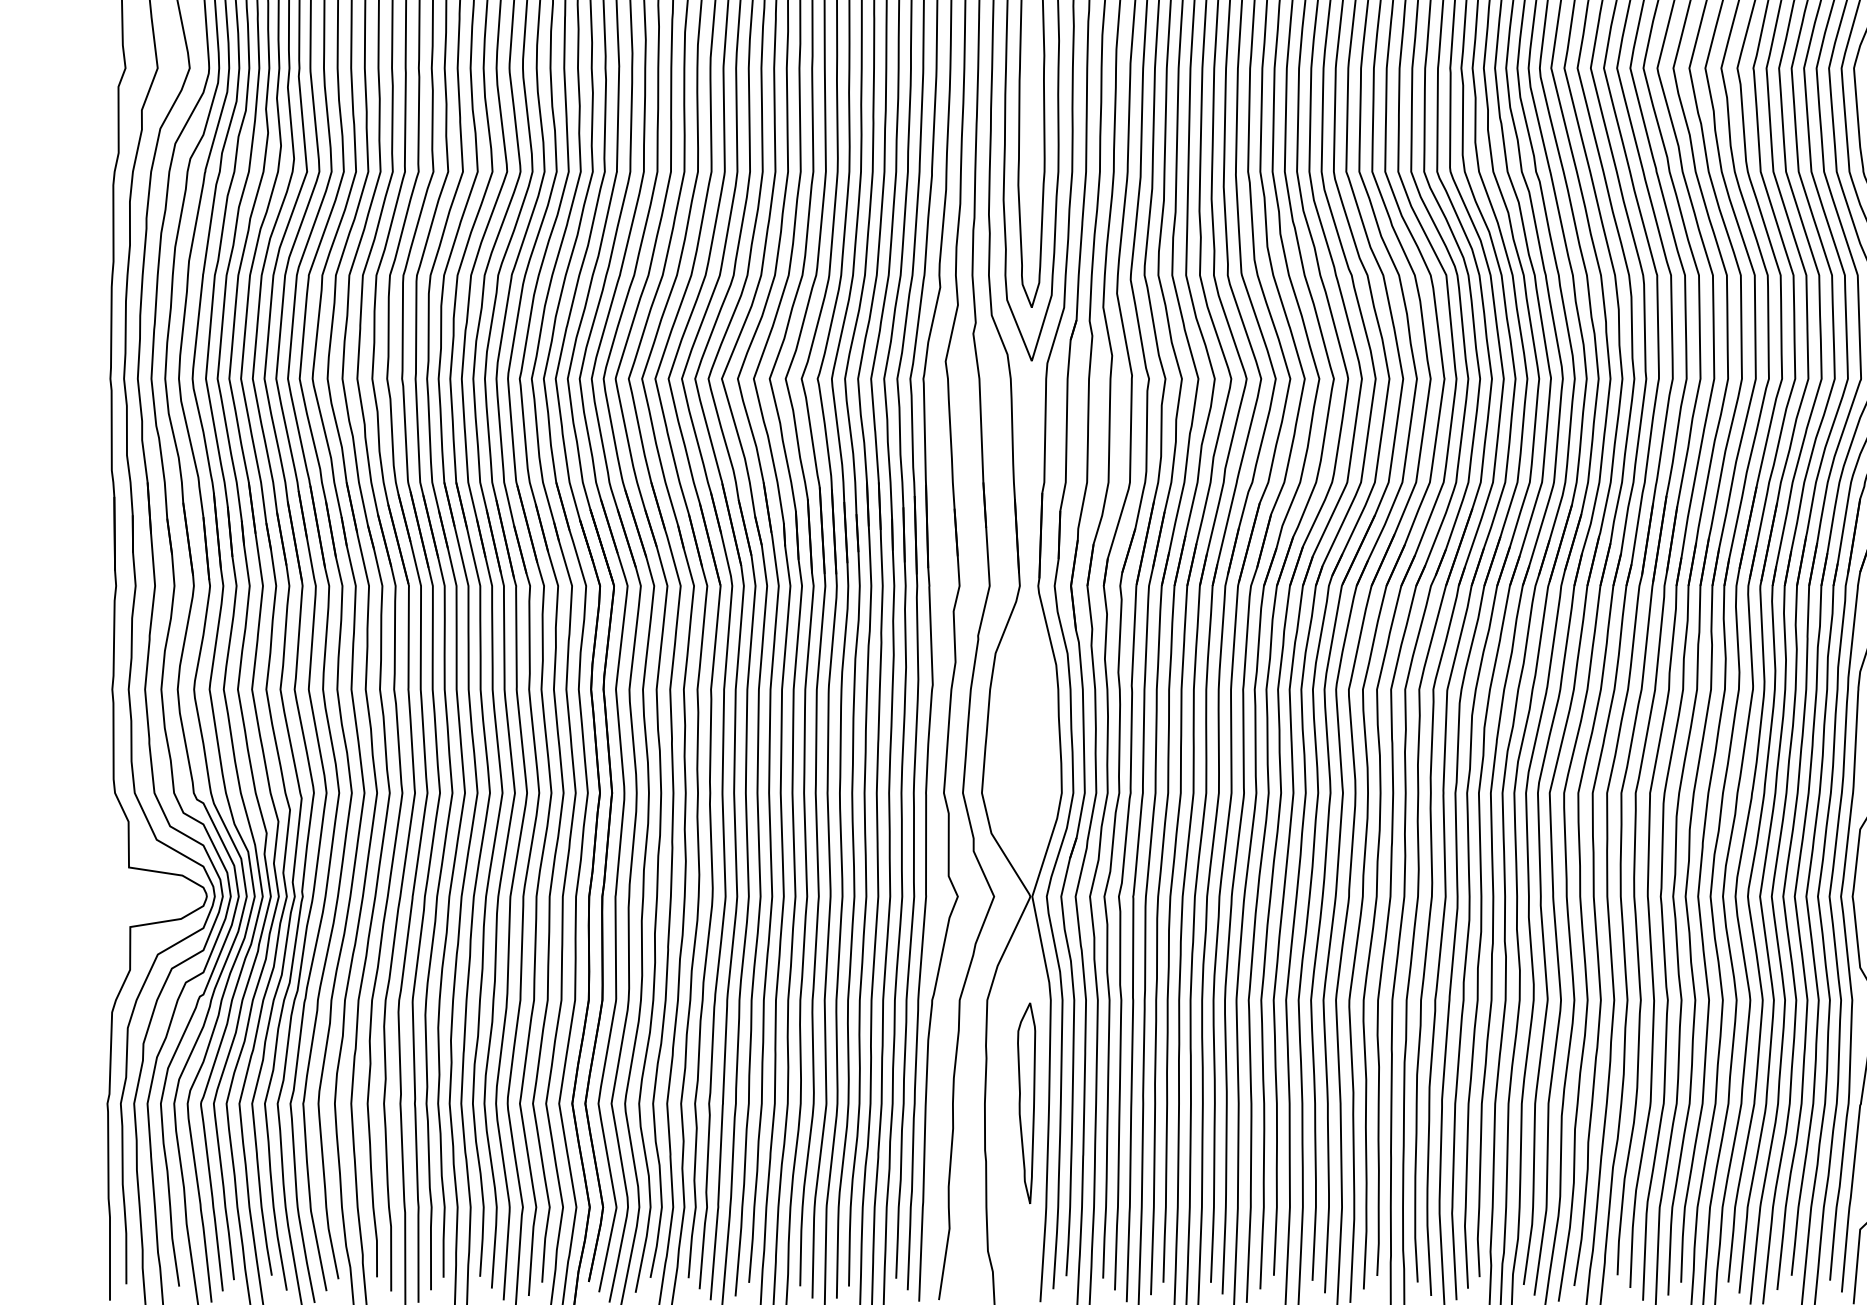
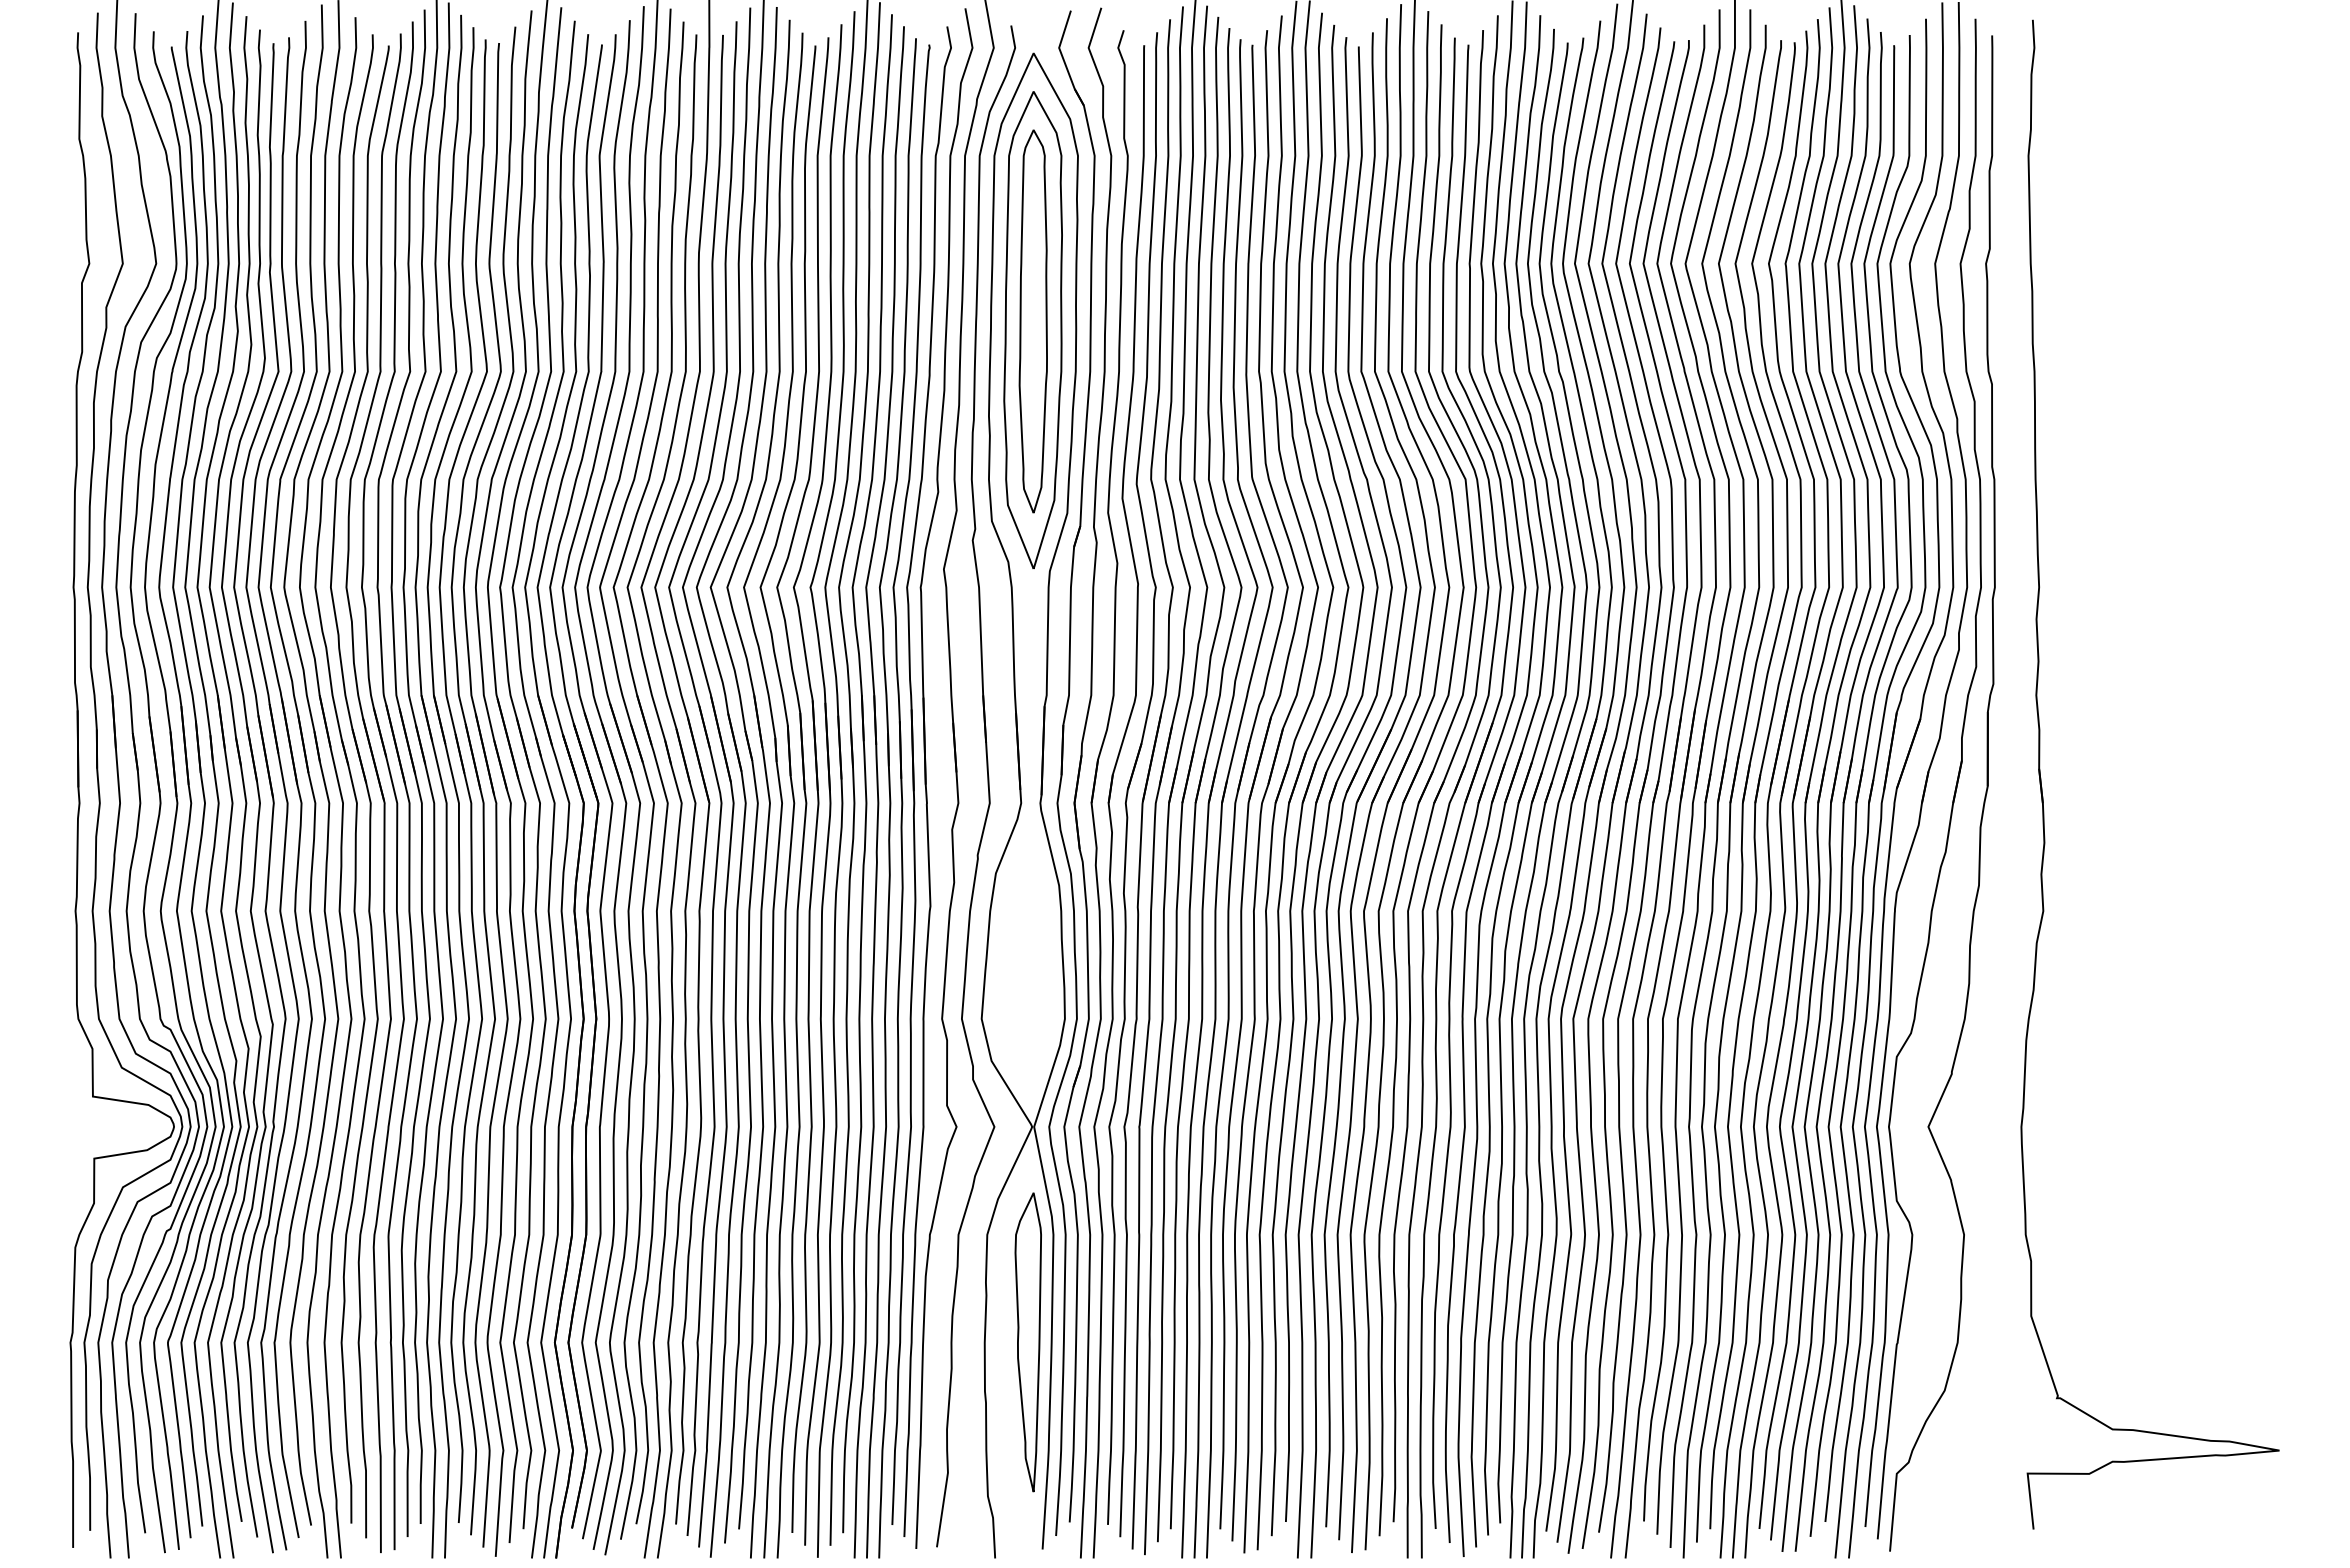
part: (1025, 1103) -> (1027, 1342), size x1.43

